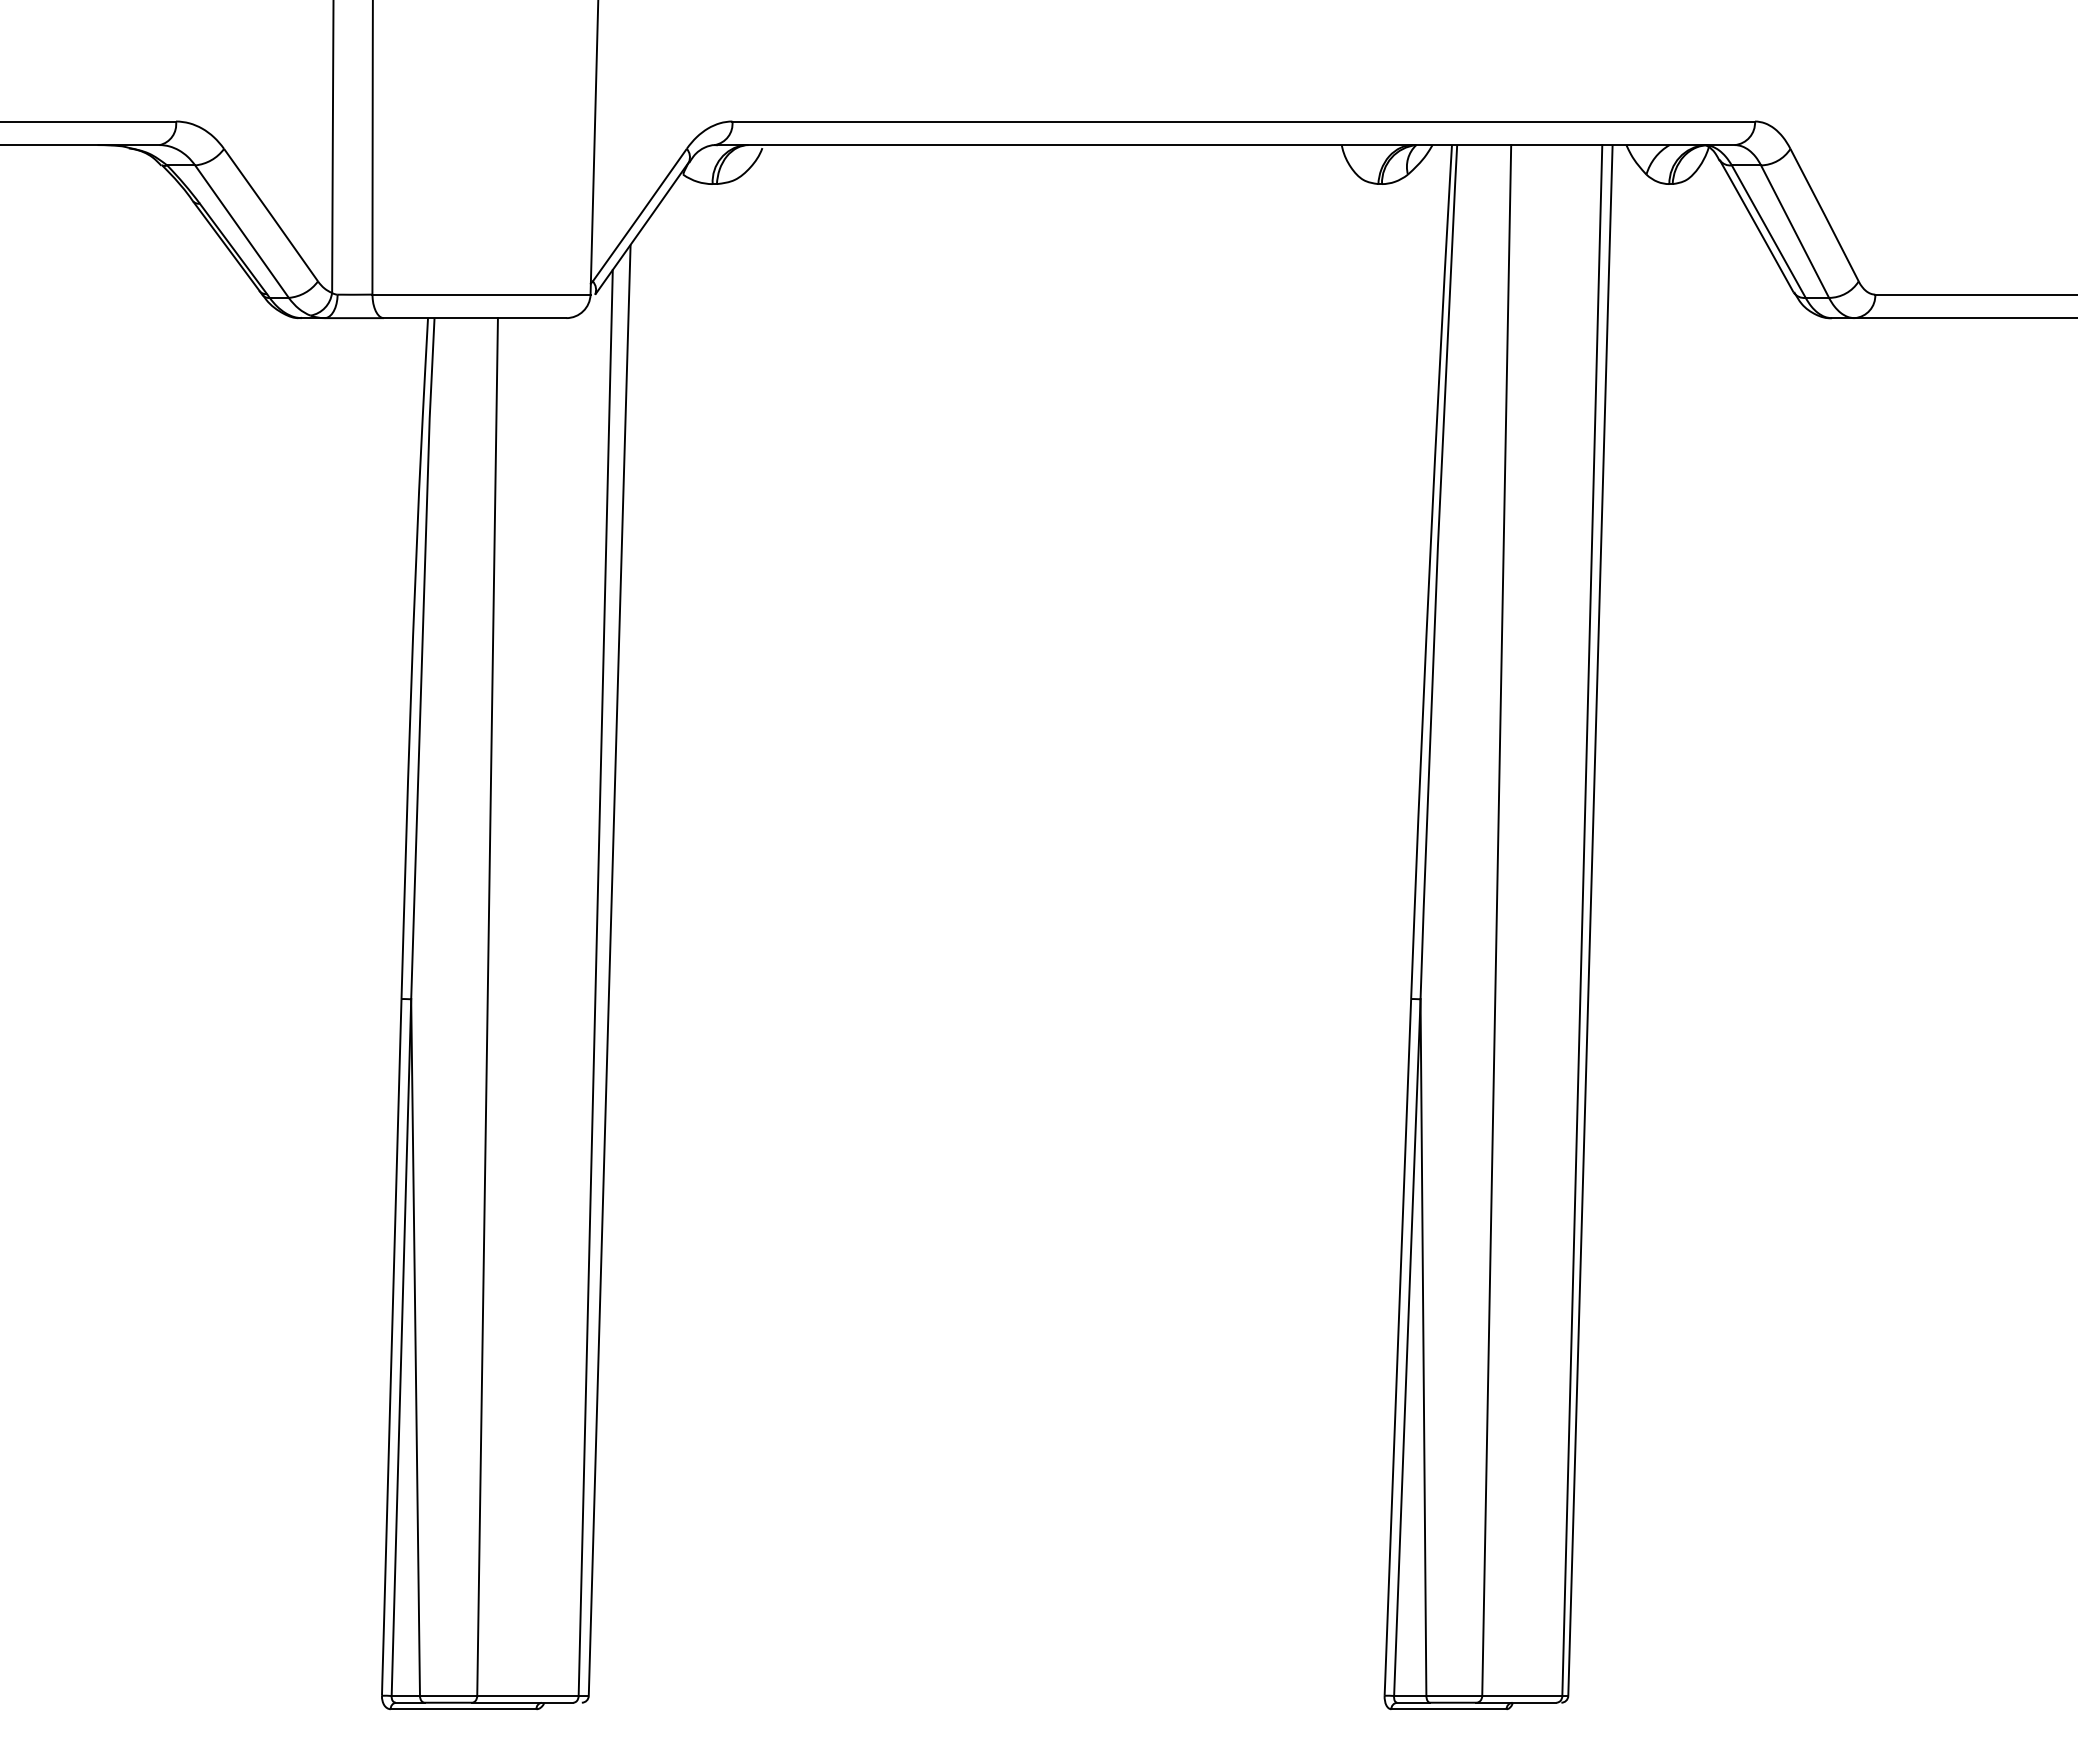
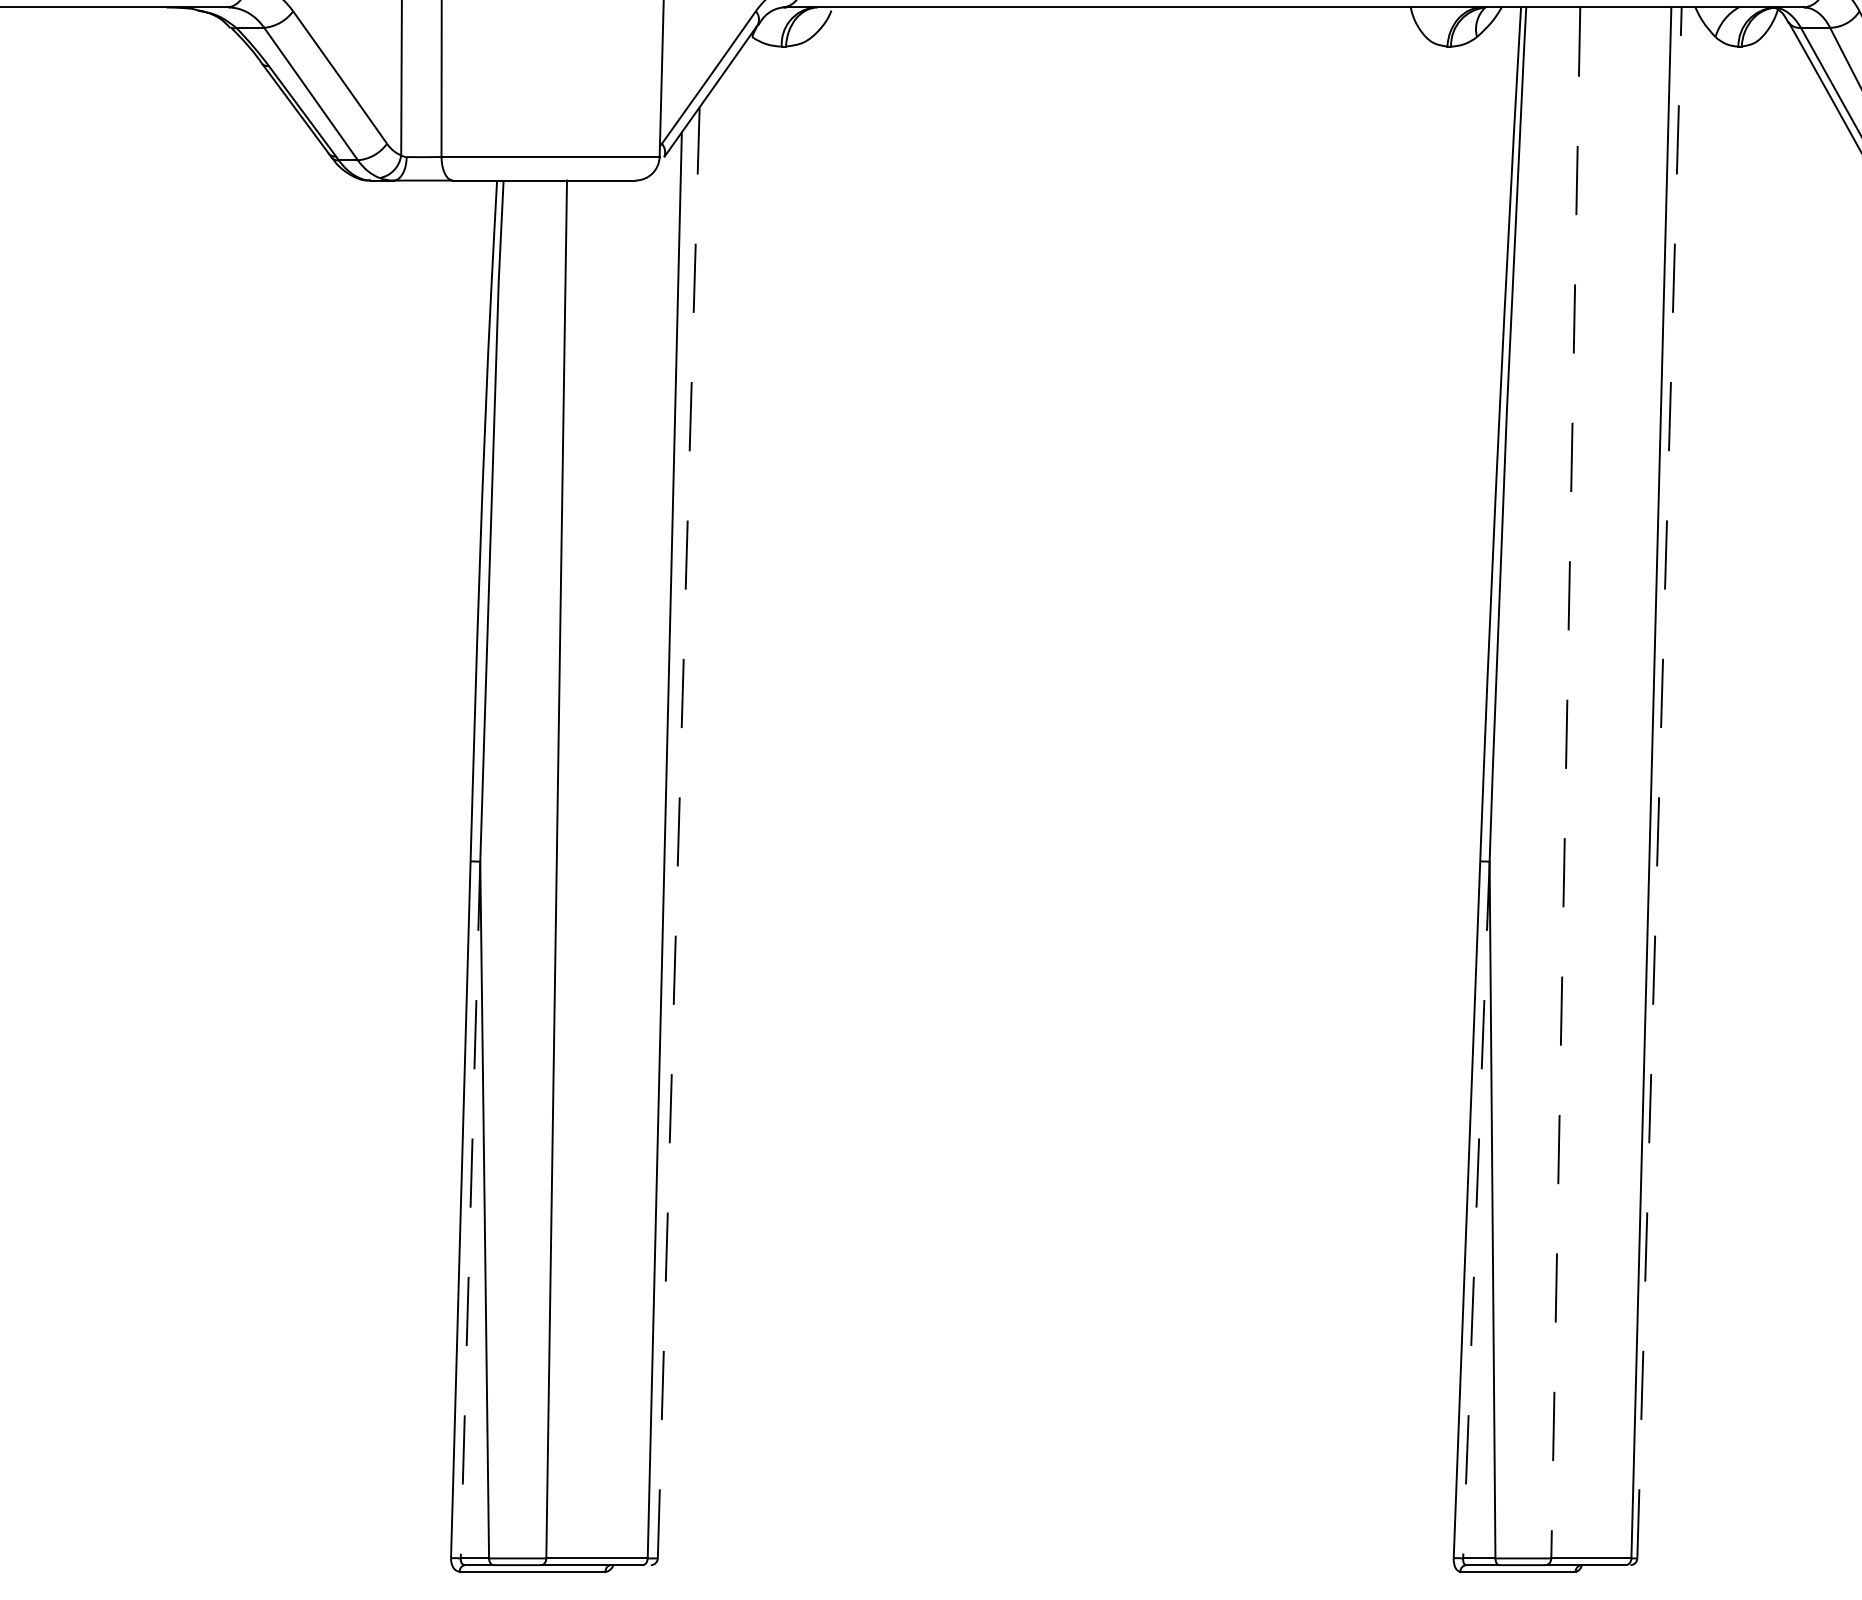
line: (1590, 919) -> (1659, 781), solid -> dashed
line: (1496, 920) -> (1565, 782), solid -> dashed
line: (609, 969) -> (678, 831), solid -> dashed
line: (1407, 1347) -> (1476, 1209), solid -> dashed
line: (401, 1348) -> (470, 1210), solid -> dashed

